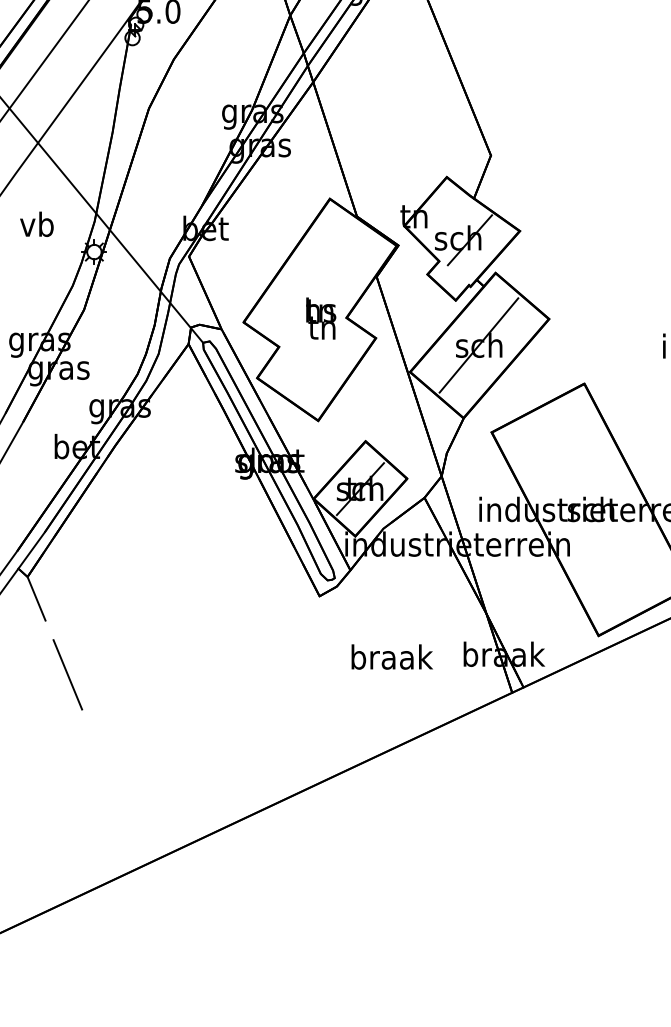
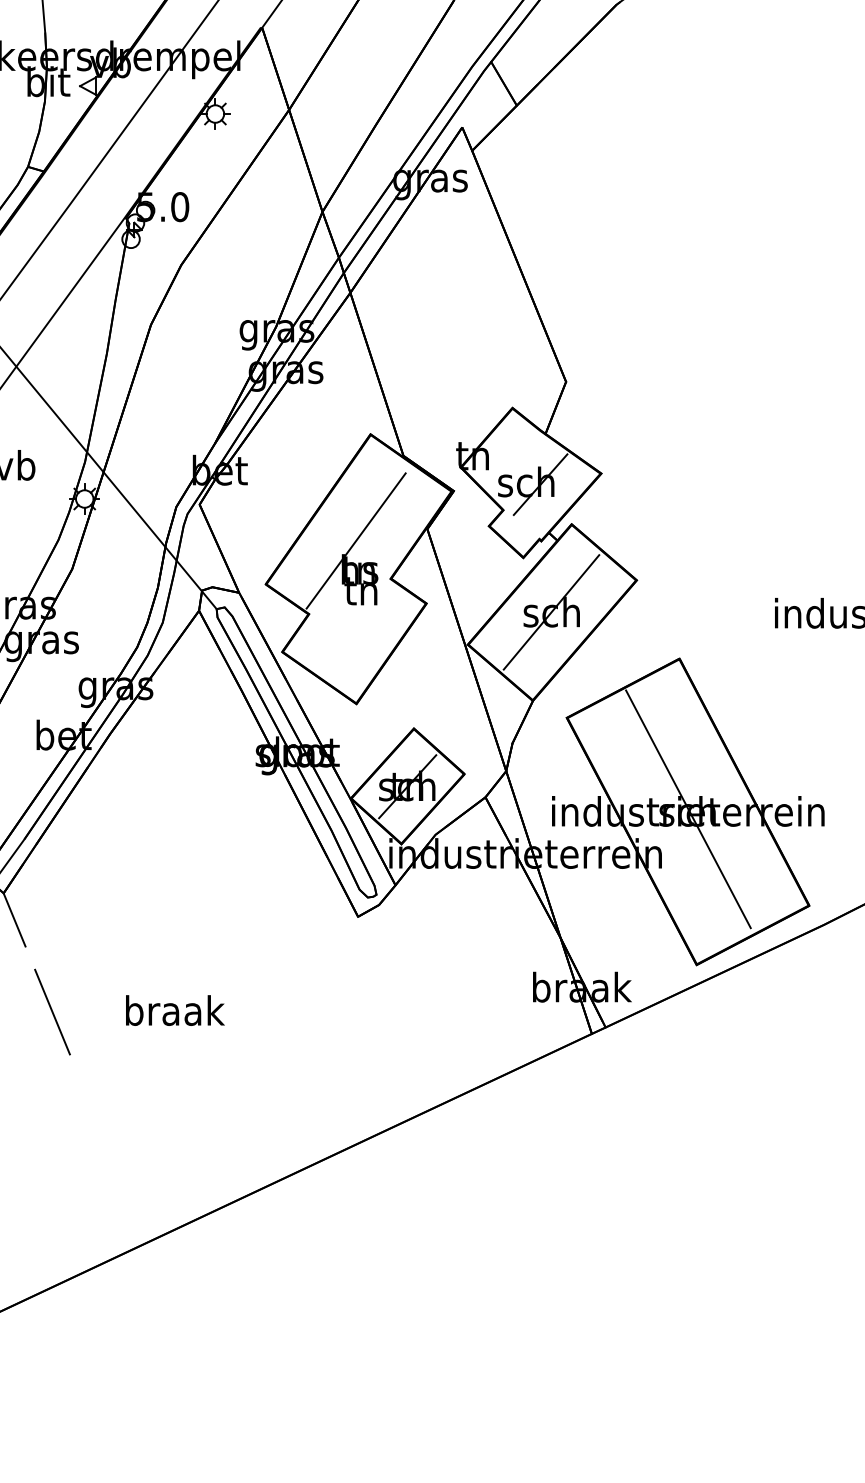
line: (317, 286) -> (355, 540), added
line: (591, 507) -> (688, 809), added
text: (392, 657) -> (175, 1010), moved

